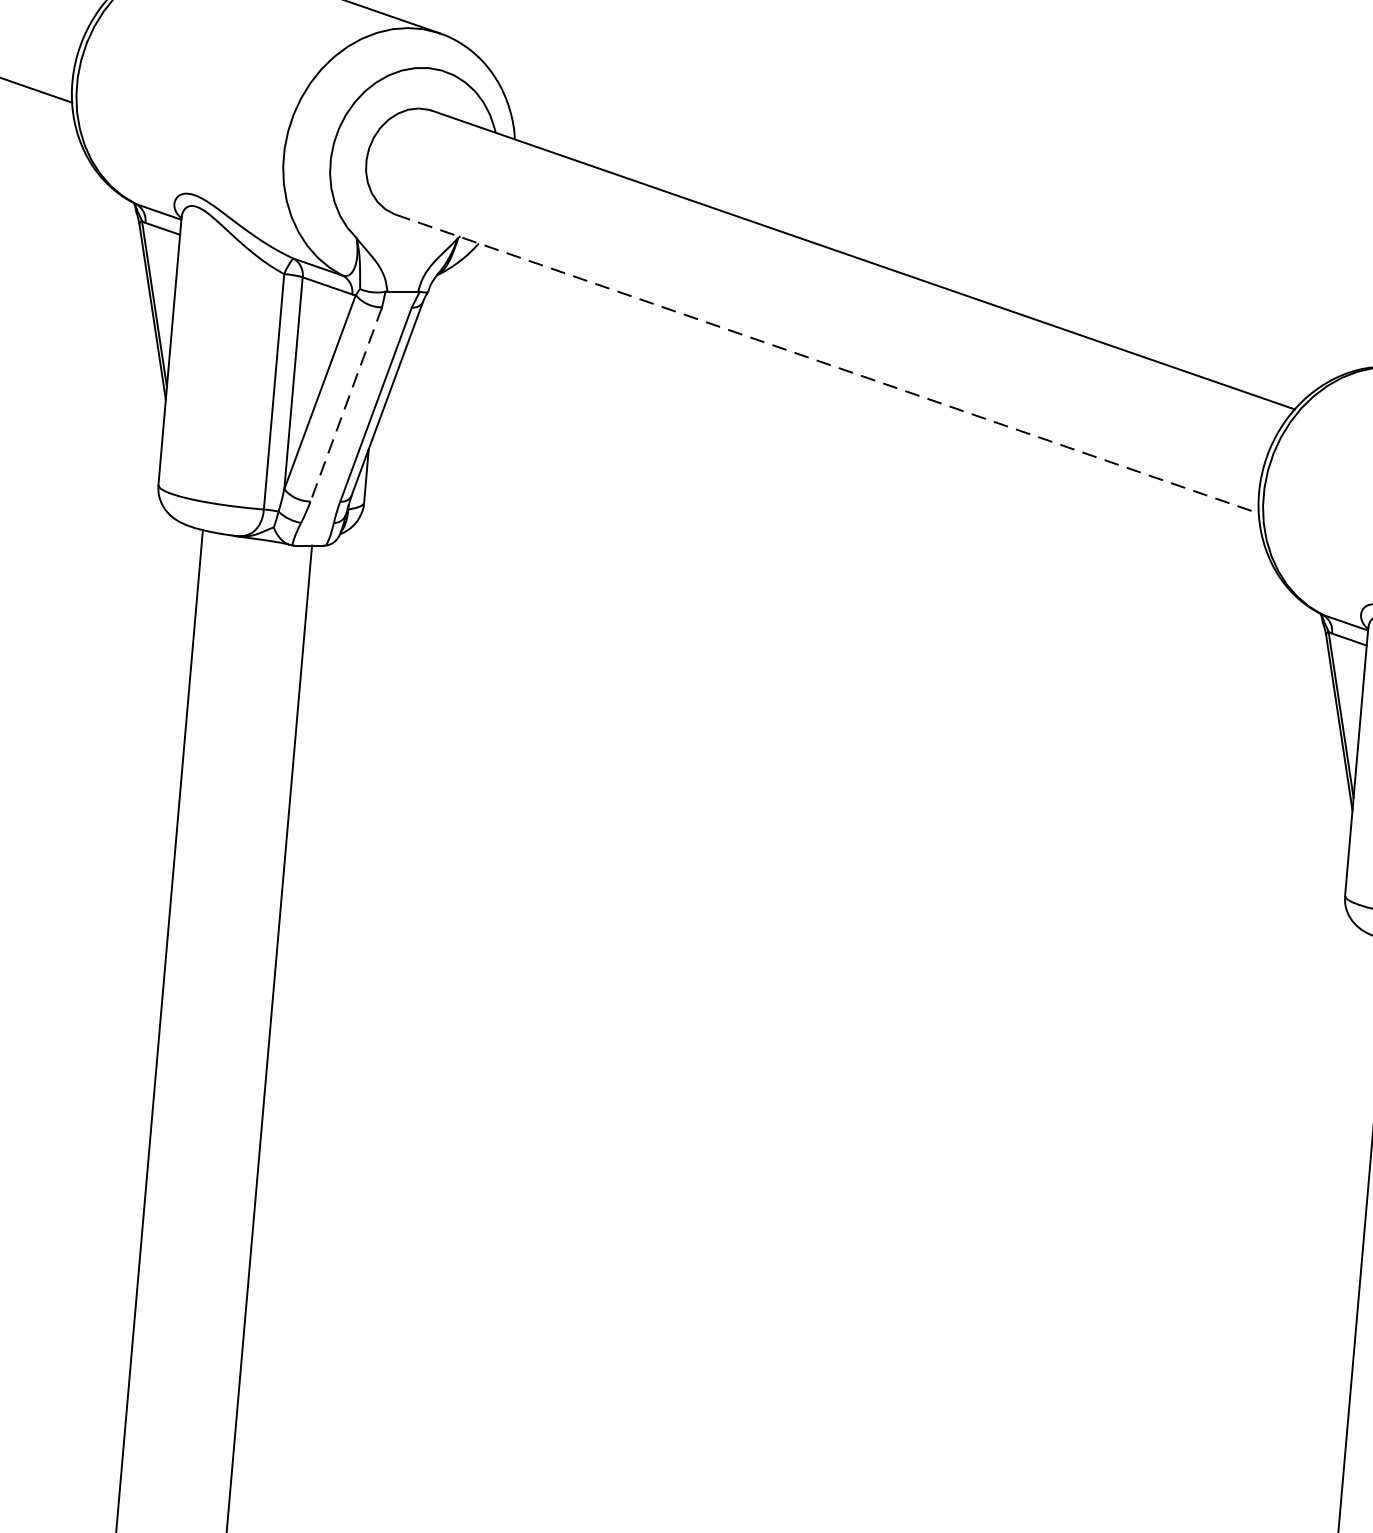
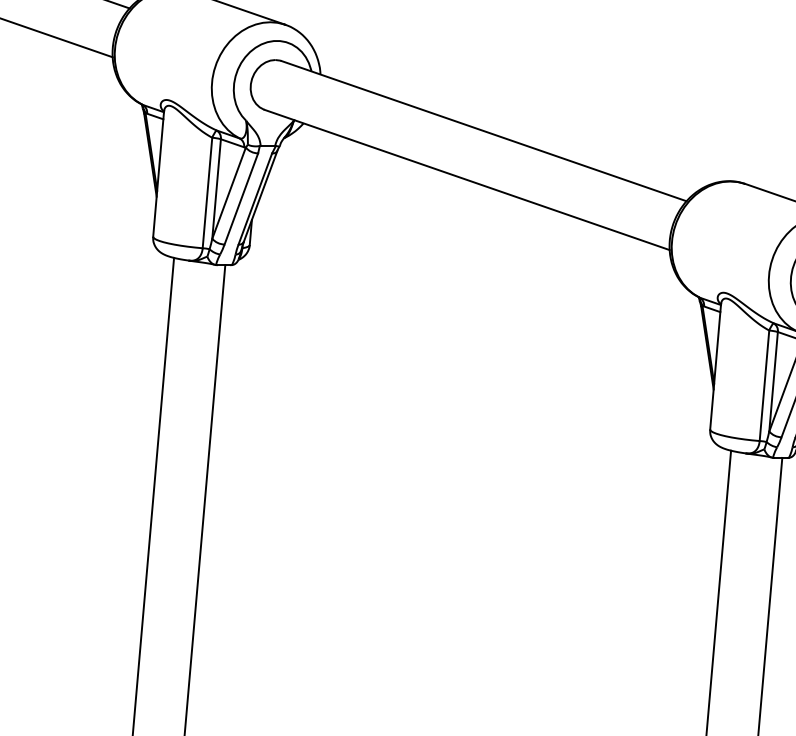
line: (828, 365) -> (467, 180), dashed -> solid
line: (346, 403) -> (241, 198), dashed -> solid

